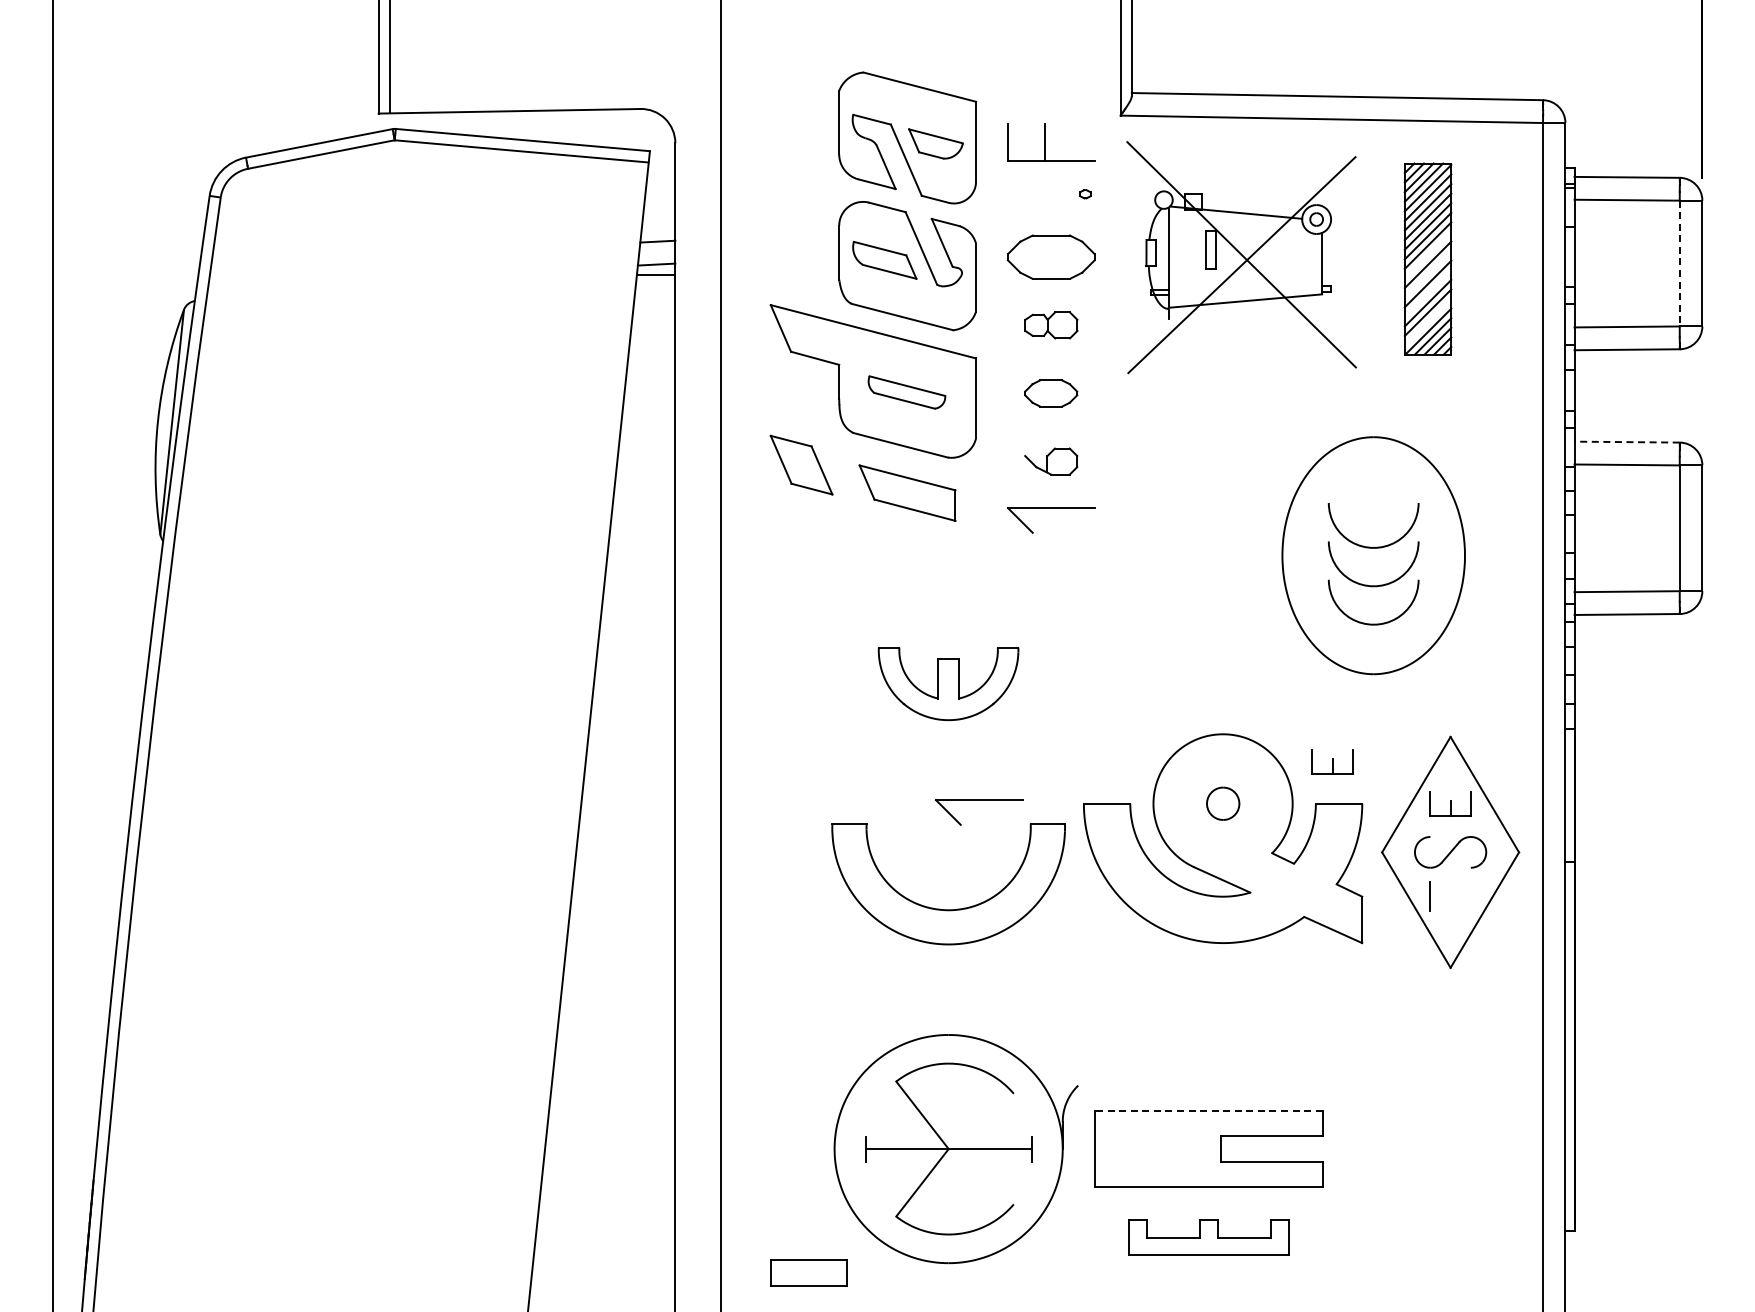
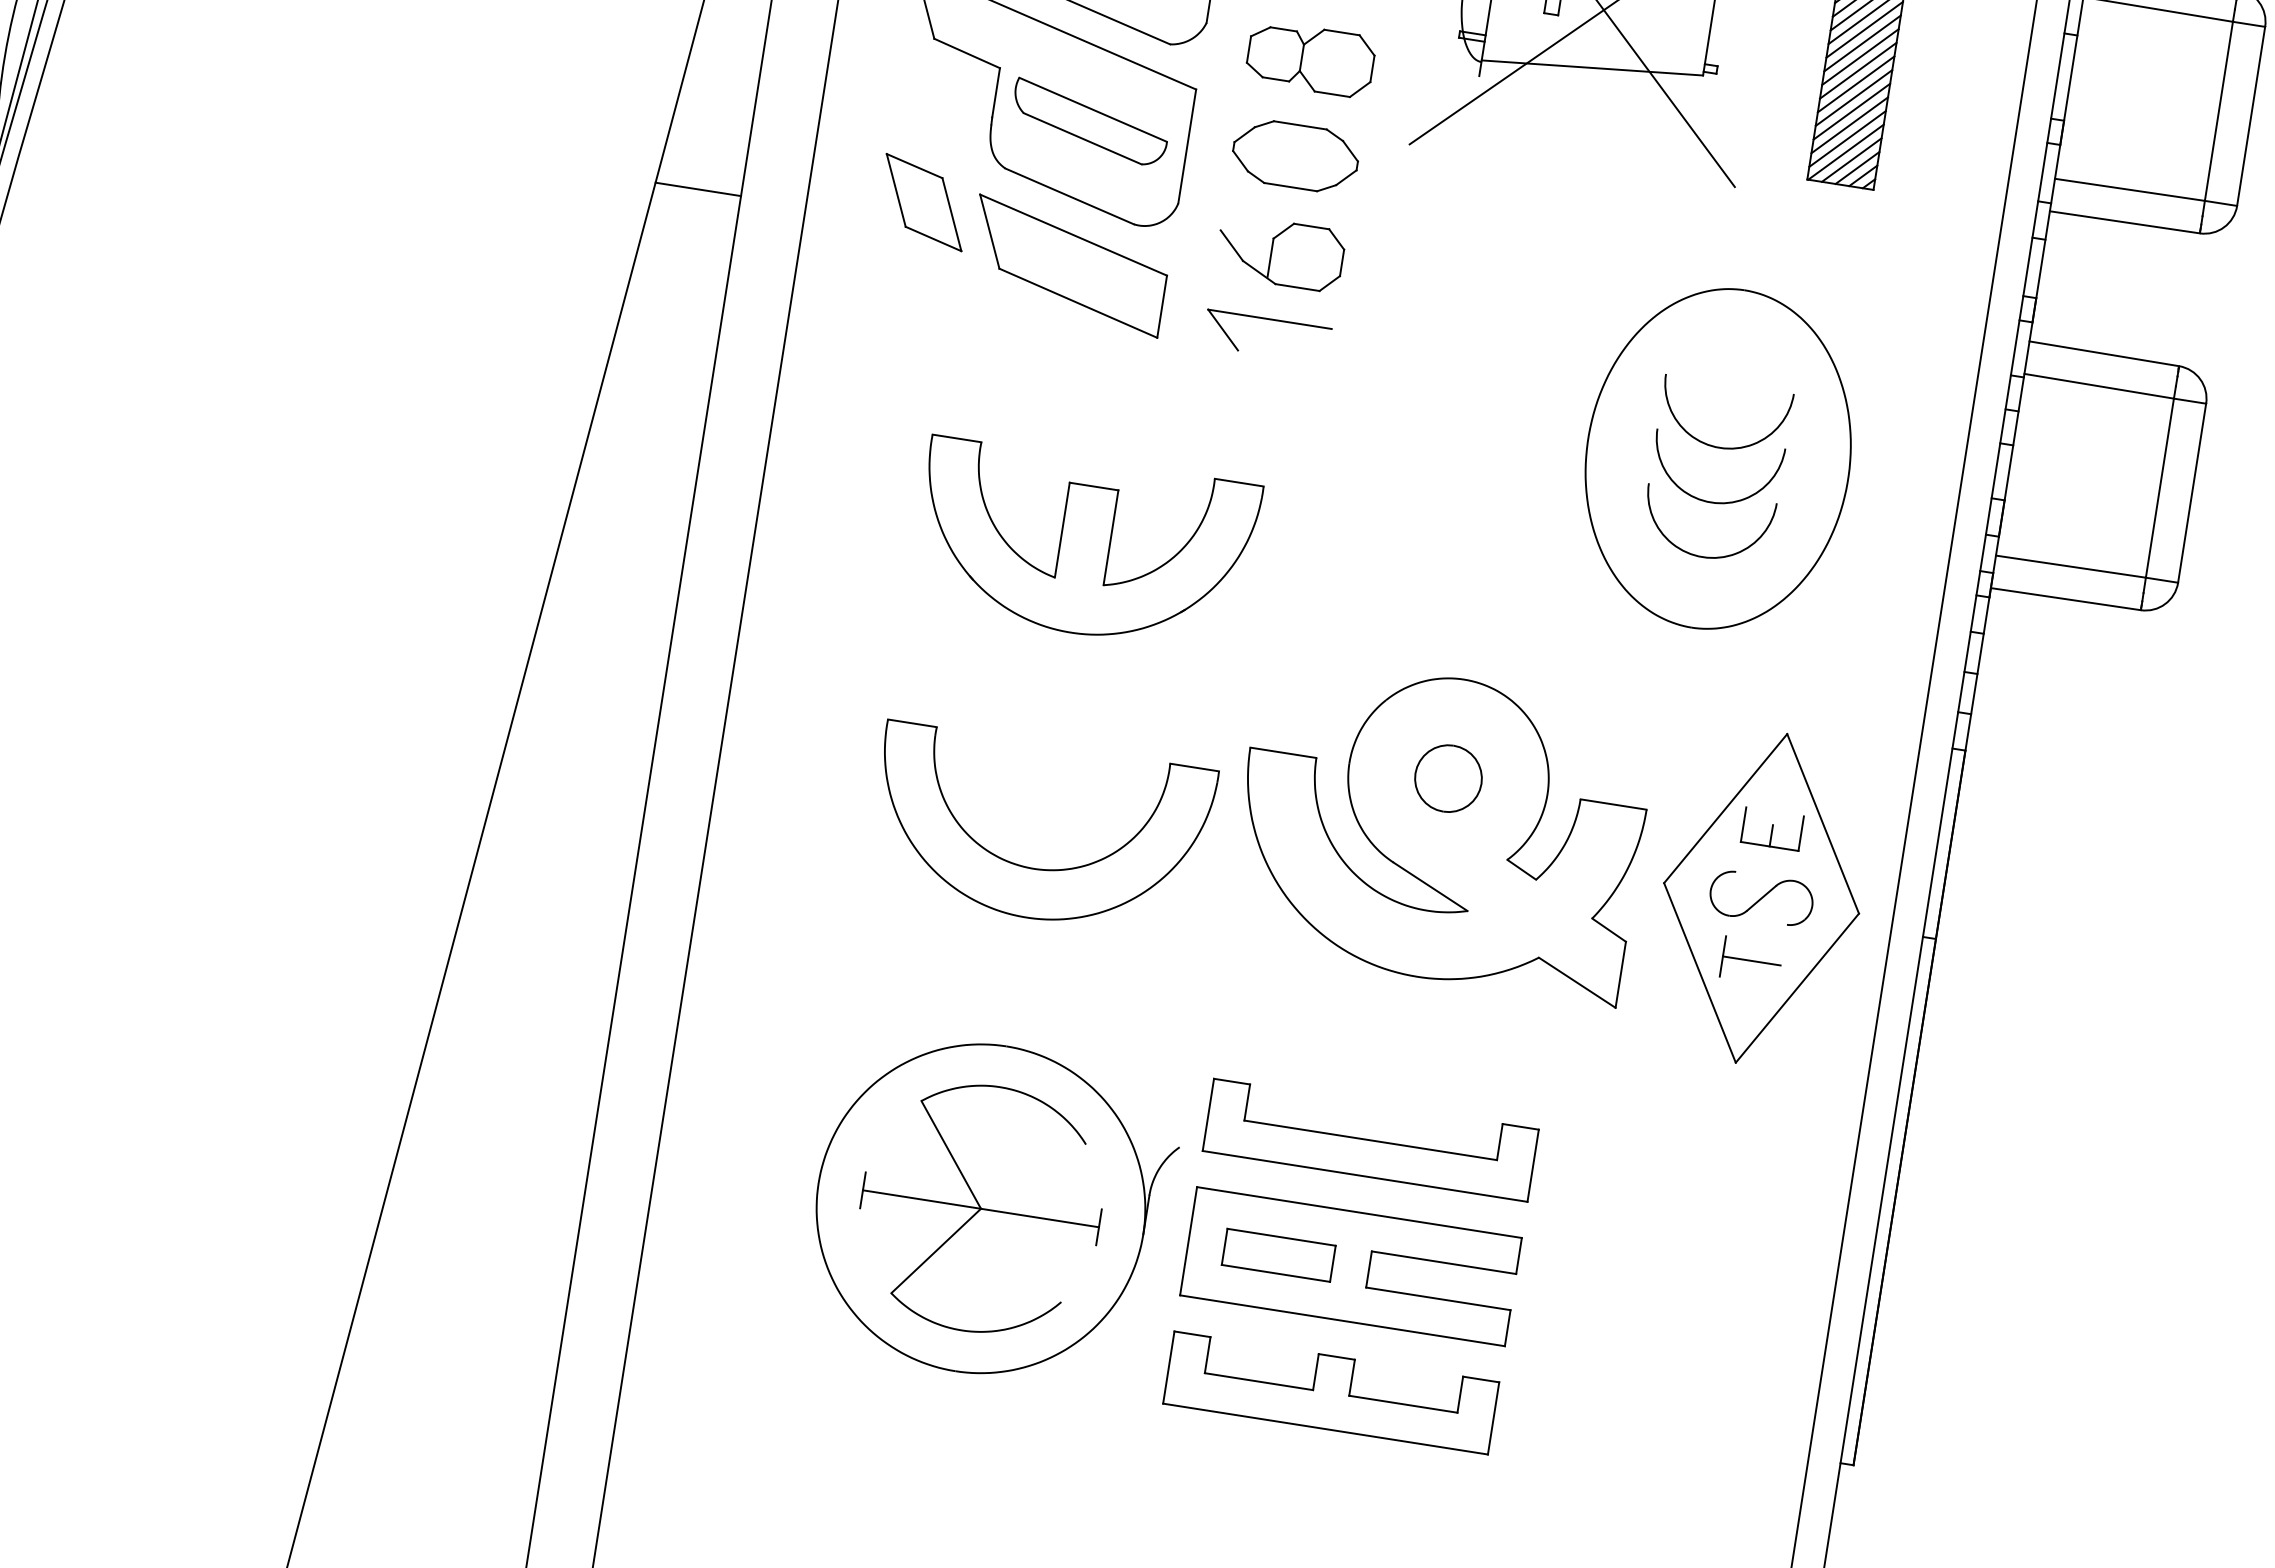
line: (1427, 255) -> (1861, 43), added
line: (1679, 263) -> (2218, 111), dashed -> solid
line: (1427, 274) -> (1857, 70), added
line: (1427, 293) -> (1853, 97), added
line: (1427, 322) -> (1846, 139), added
part: (1051, 325) -> (1310, 59), size x1.67
part: (906, 392) -> (1089, 122), size x1.43
part: (1050, 393) -> (1294, 156), size x1.67
line: (1627, 442) -> (2104, 354), dashed -> solid
part: (1050, 461) -> (1279, 252), size x1.67
line: (645, 480) -> (698, 189), added
part: (907, 492) -> (1068, 265), size x1.43
part: (948, 683) -> (1084, 546), size x1.67
part: (1332, 761) -> (1613, 742), removed
part: (979, 800) -> (1102, 719), removed
part: (1223, 803) -> (1449, 778), size x1.43
line: (1450, 896) -> (1751, 961), added
part: (1208, 1060) -> (1370, 1140), added
line: (1208, 1111) -> (1359, 1213), dashed -> solid
part: (1208, 1237) -> (1331, 1392), size x1.43
part: (808, 1272) -> (1278, 1254), moved

